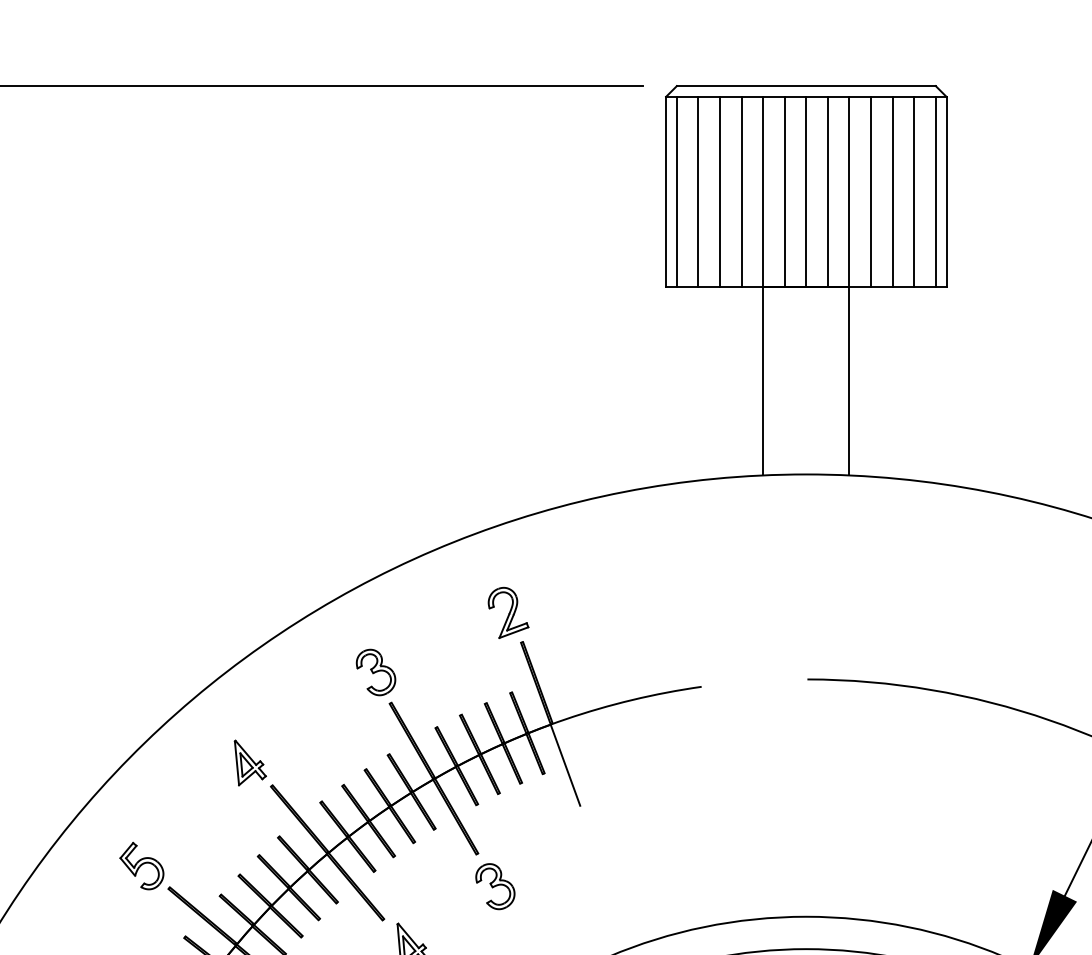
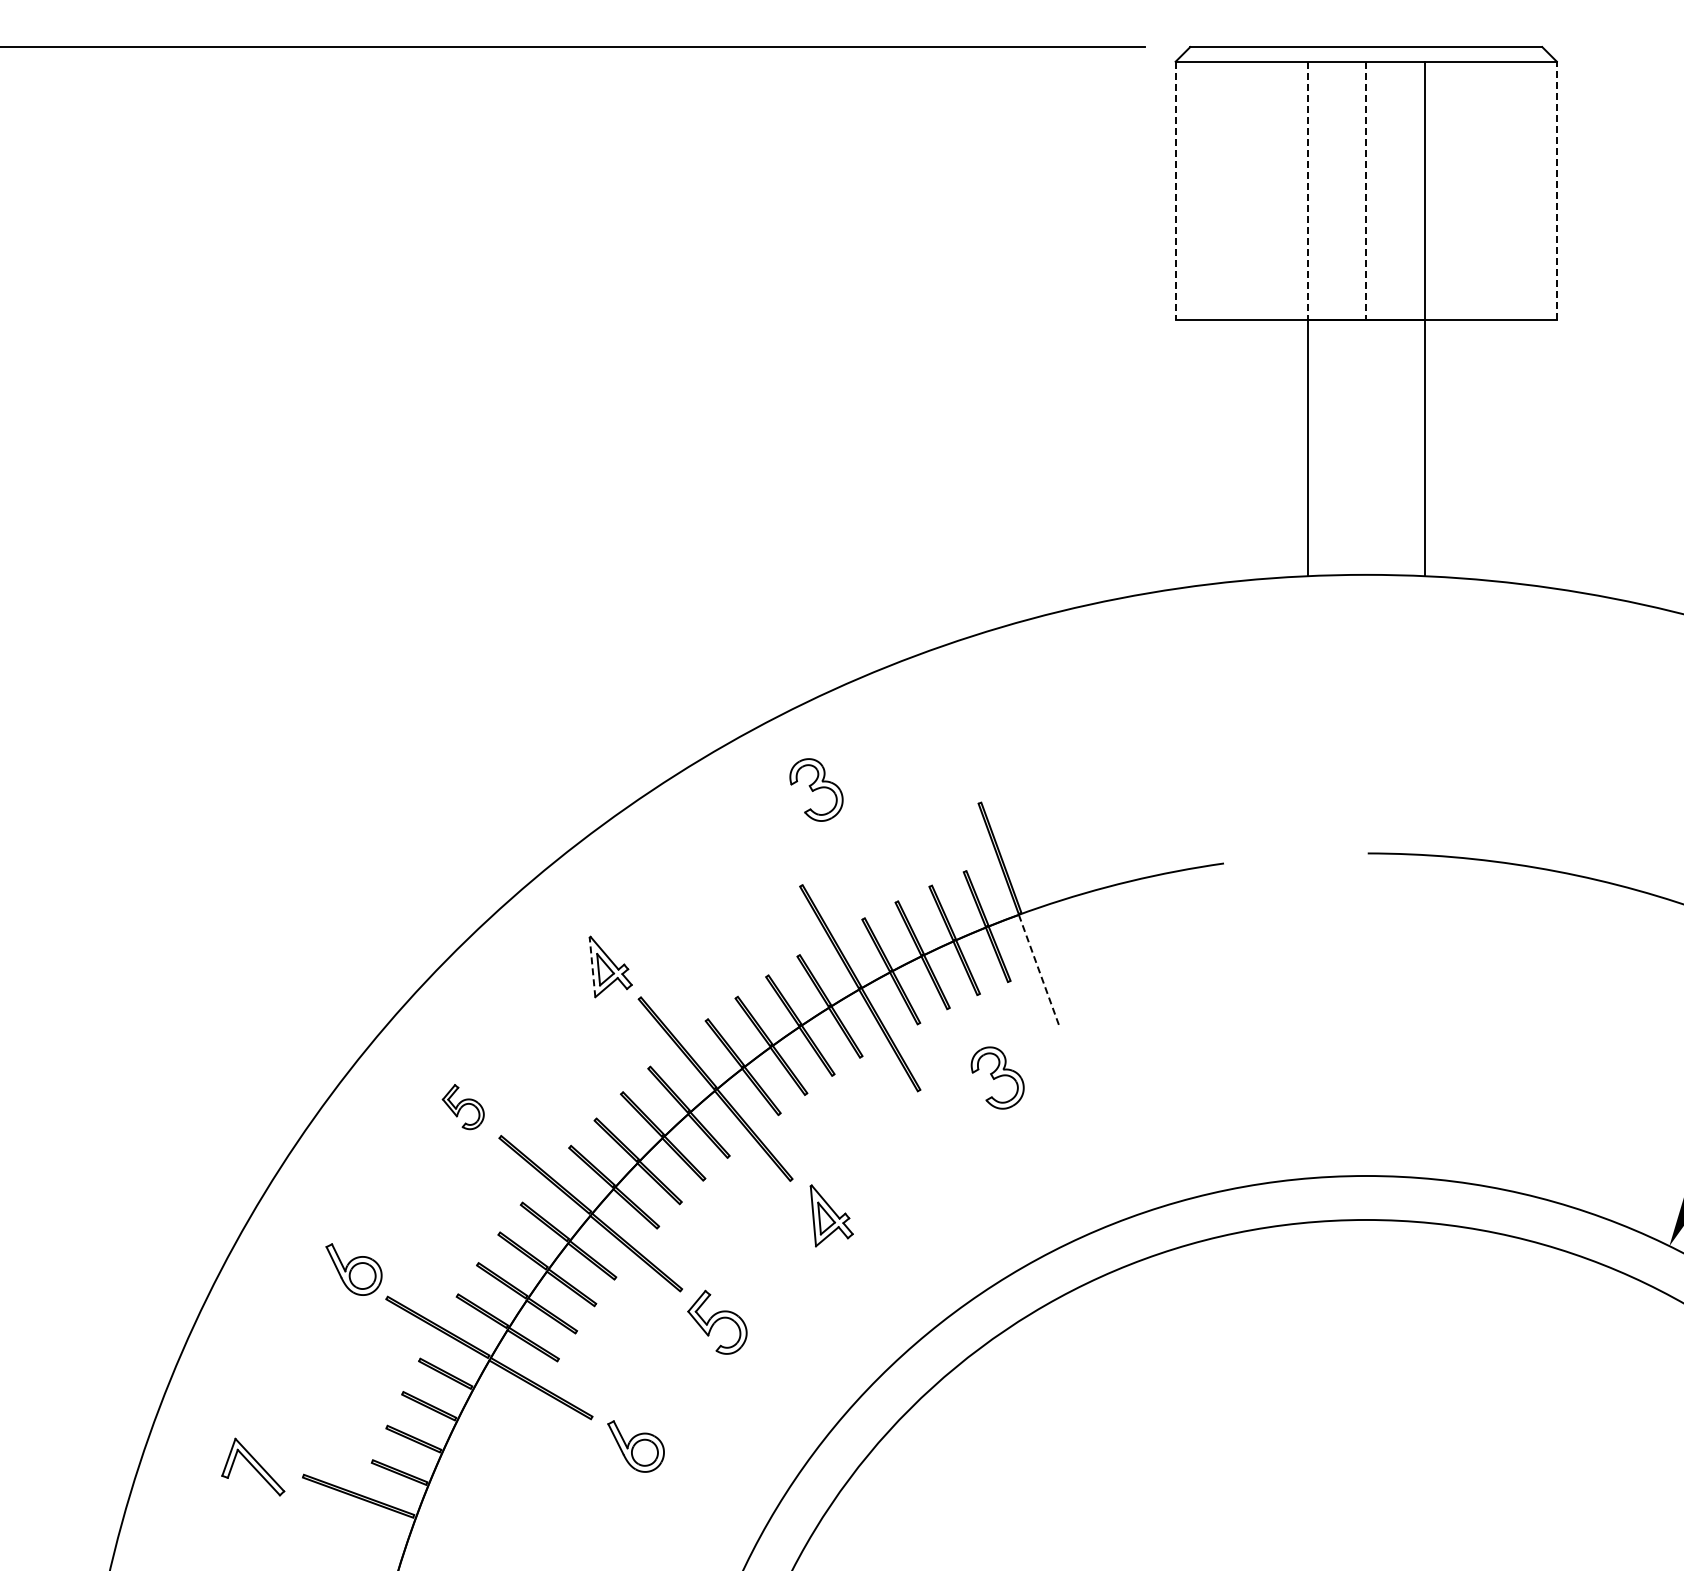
line: (676, 191) -> (1190, 190), removed
line: (698, 191) -> (1219, 190), removed
line: (719, 191) -> (1248, 190), removed
line: (741, 191) -> (1278, 190), removed
line: (784, 191) -> (1336, 190), removed
line: (827, 191) -> (1395, 190), removed
line: (871, 191) -> (1454, 190), removed
line: (892, 191) -> (1483, 190), removed
line: (913, 191) -> (1512, 190), removed
line: (935, 191) -> (1542, 190), removed
line: (946, 191) -> (1556, 190), solid -> dashed
line: (665, 192) -> (1175, 191), solid -> dashed
line: (763, 192) -> (1307, 191), solid -> dashed
line: (806, 192) -> (1366, 191), solid -> dashed
part: (508, 613) -> (961, 763), removed
part: (376, 672) -> (816, 789), moved
line: (236, 763) -> (592, 967), solid -> dashed
line: (565, 765) -> (1038, 970), solid -> dashed
part: (142, 865) -> (463, 1106), size x0.7
part: (495, 886) -> (997, 1077), moved

